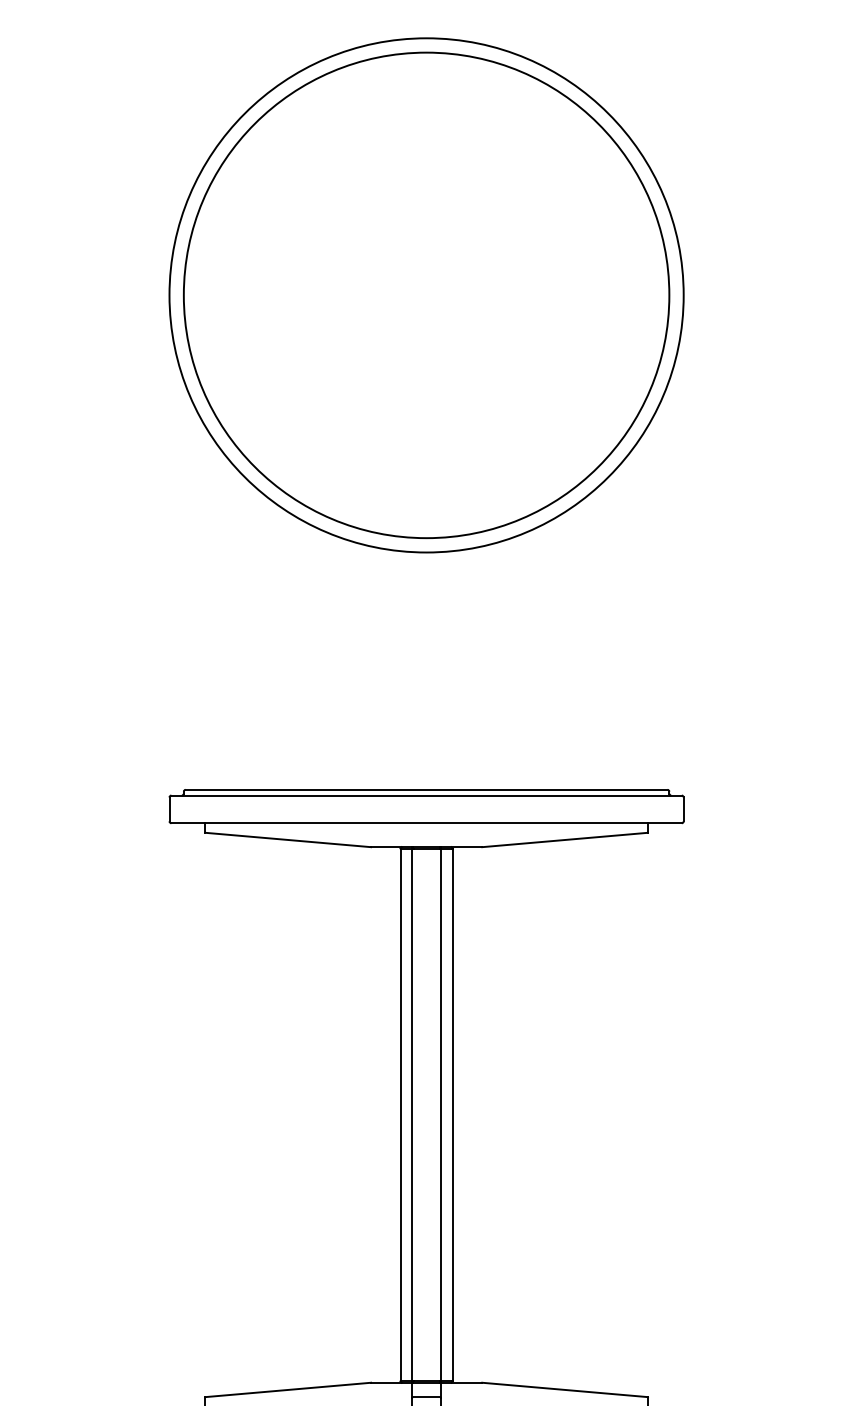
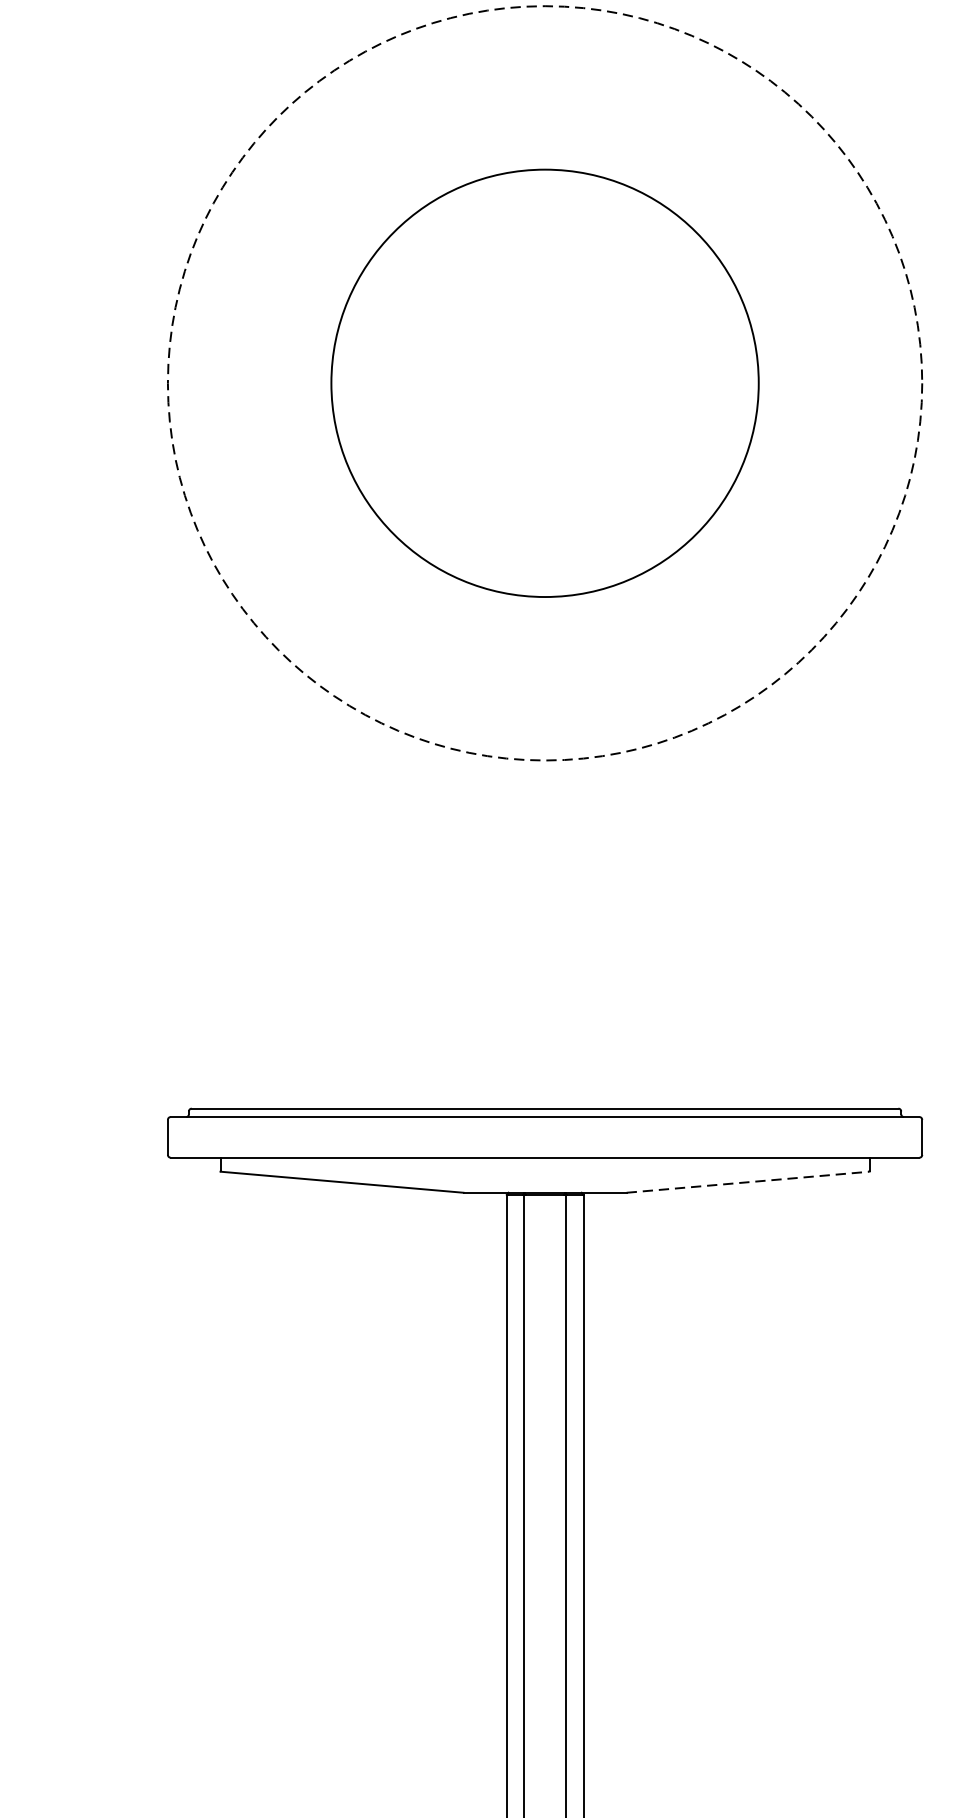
circle: (426, 295) -> (544, 383), size x0.6
circle: (426, 295) -> (544, 383), solid -> dashed
line: (565, 839) -> (748, 1181), solid -> dashed

